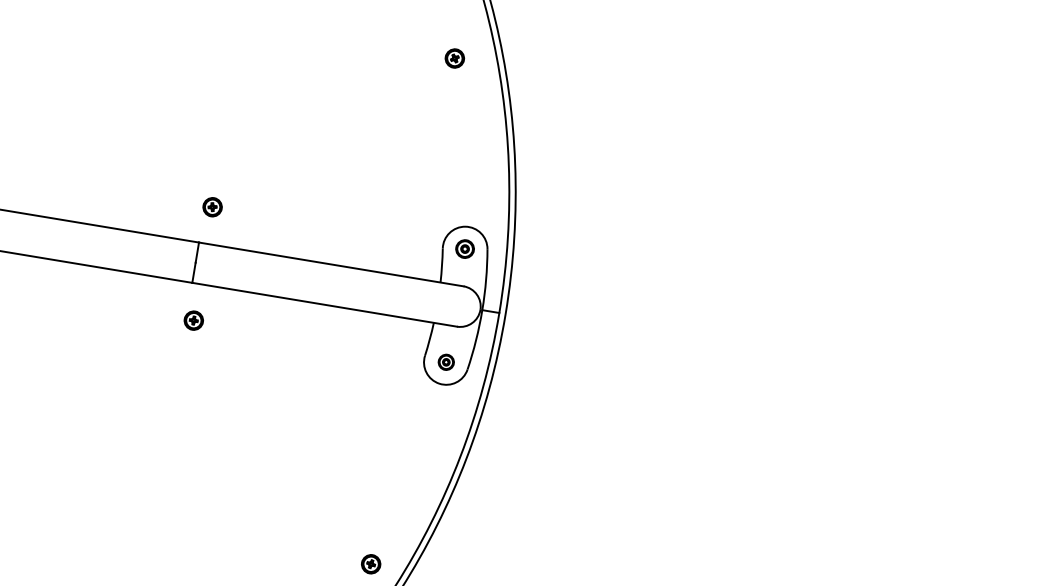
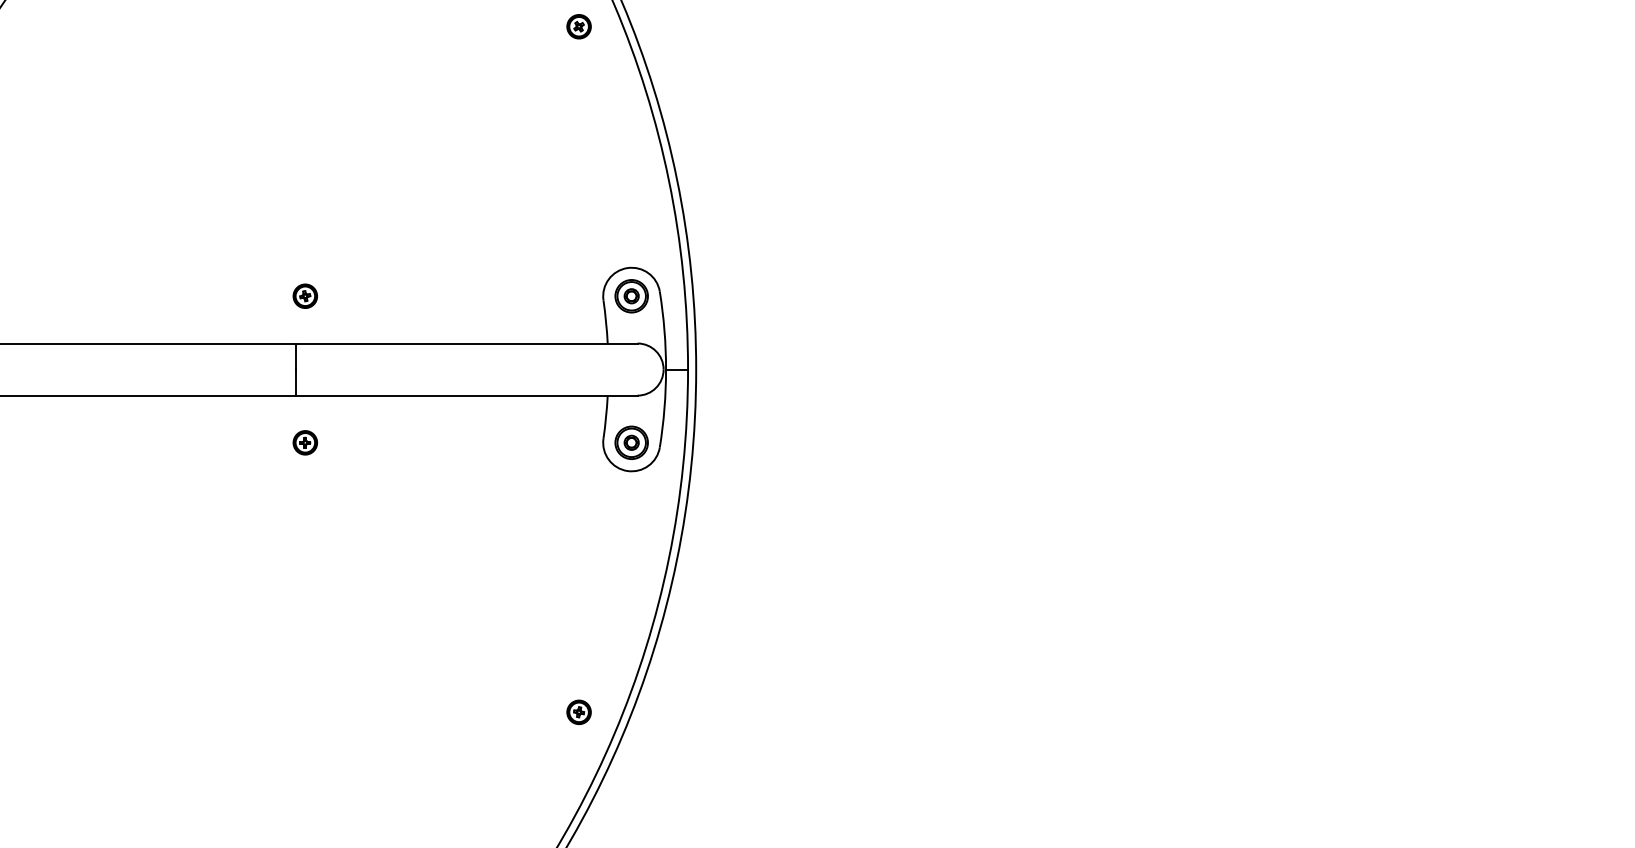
part: (454, 58) -> (578, 26), moved
part: (464, 249) -> (631, 296), size x1.43
part: (446, 362) -> (631, 442), size x1.67

